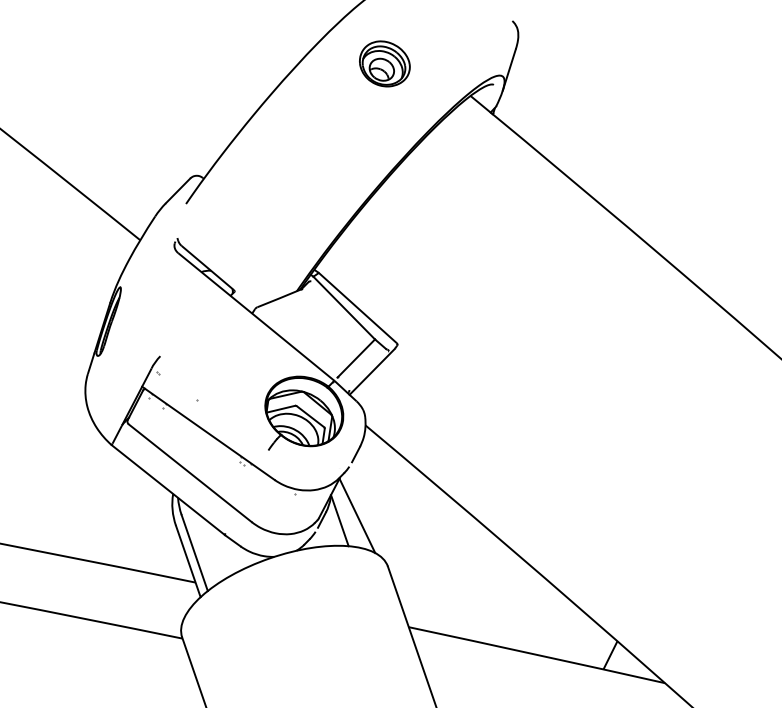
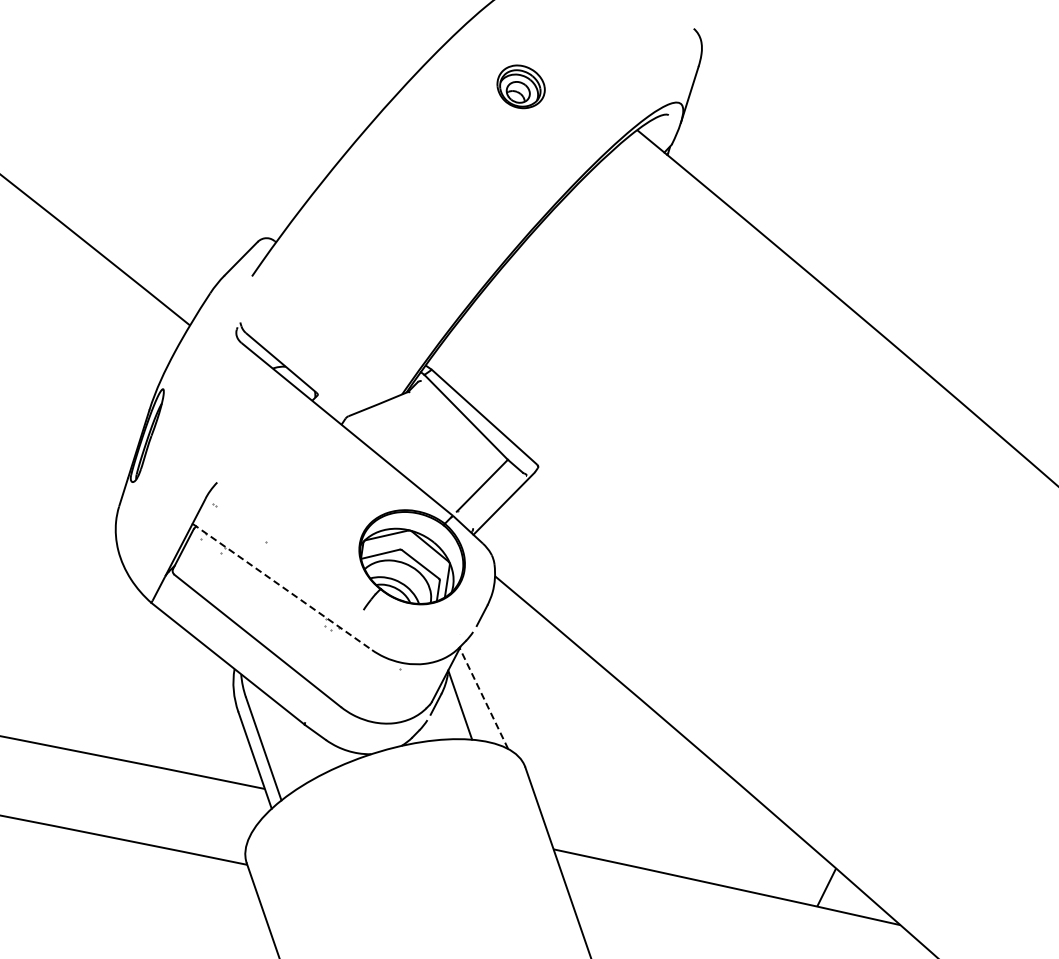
part: (384, 63) -> (520, 86), size x0.7
line: (208, 433) -> (282, 587), solid -> dashed
line: (357, 515) -> (483, 698), solid -> dashed

